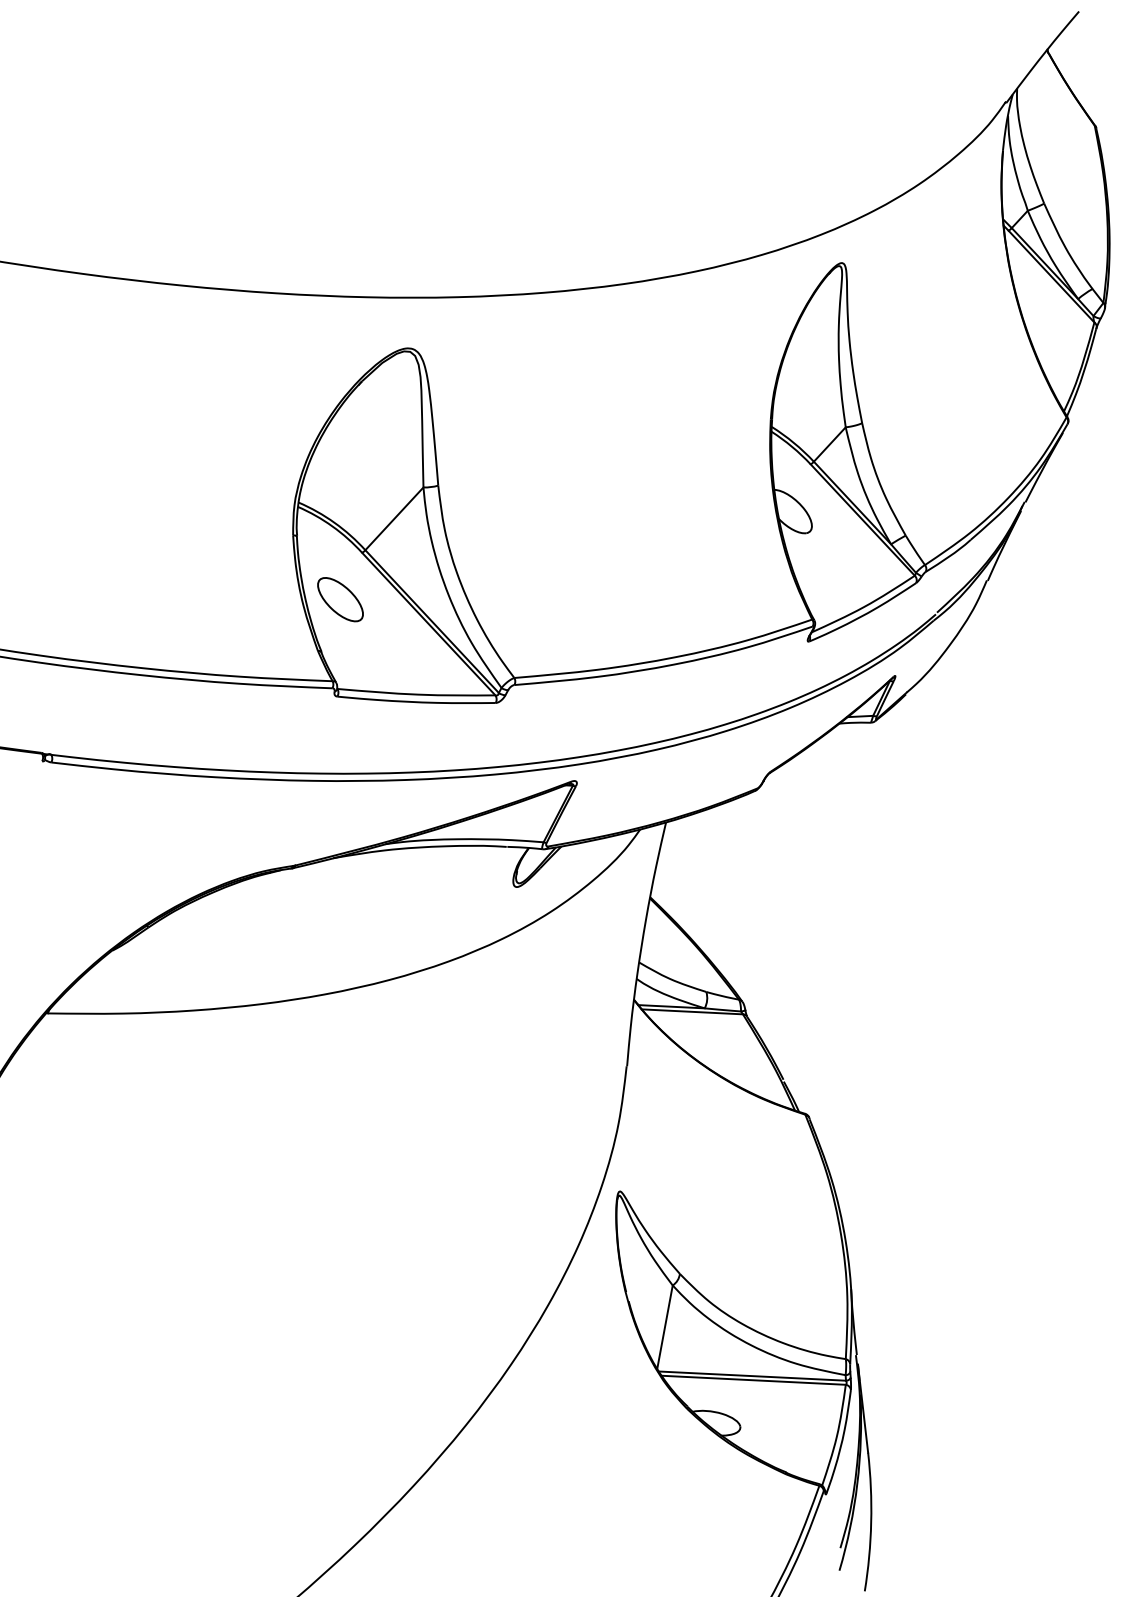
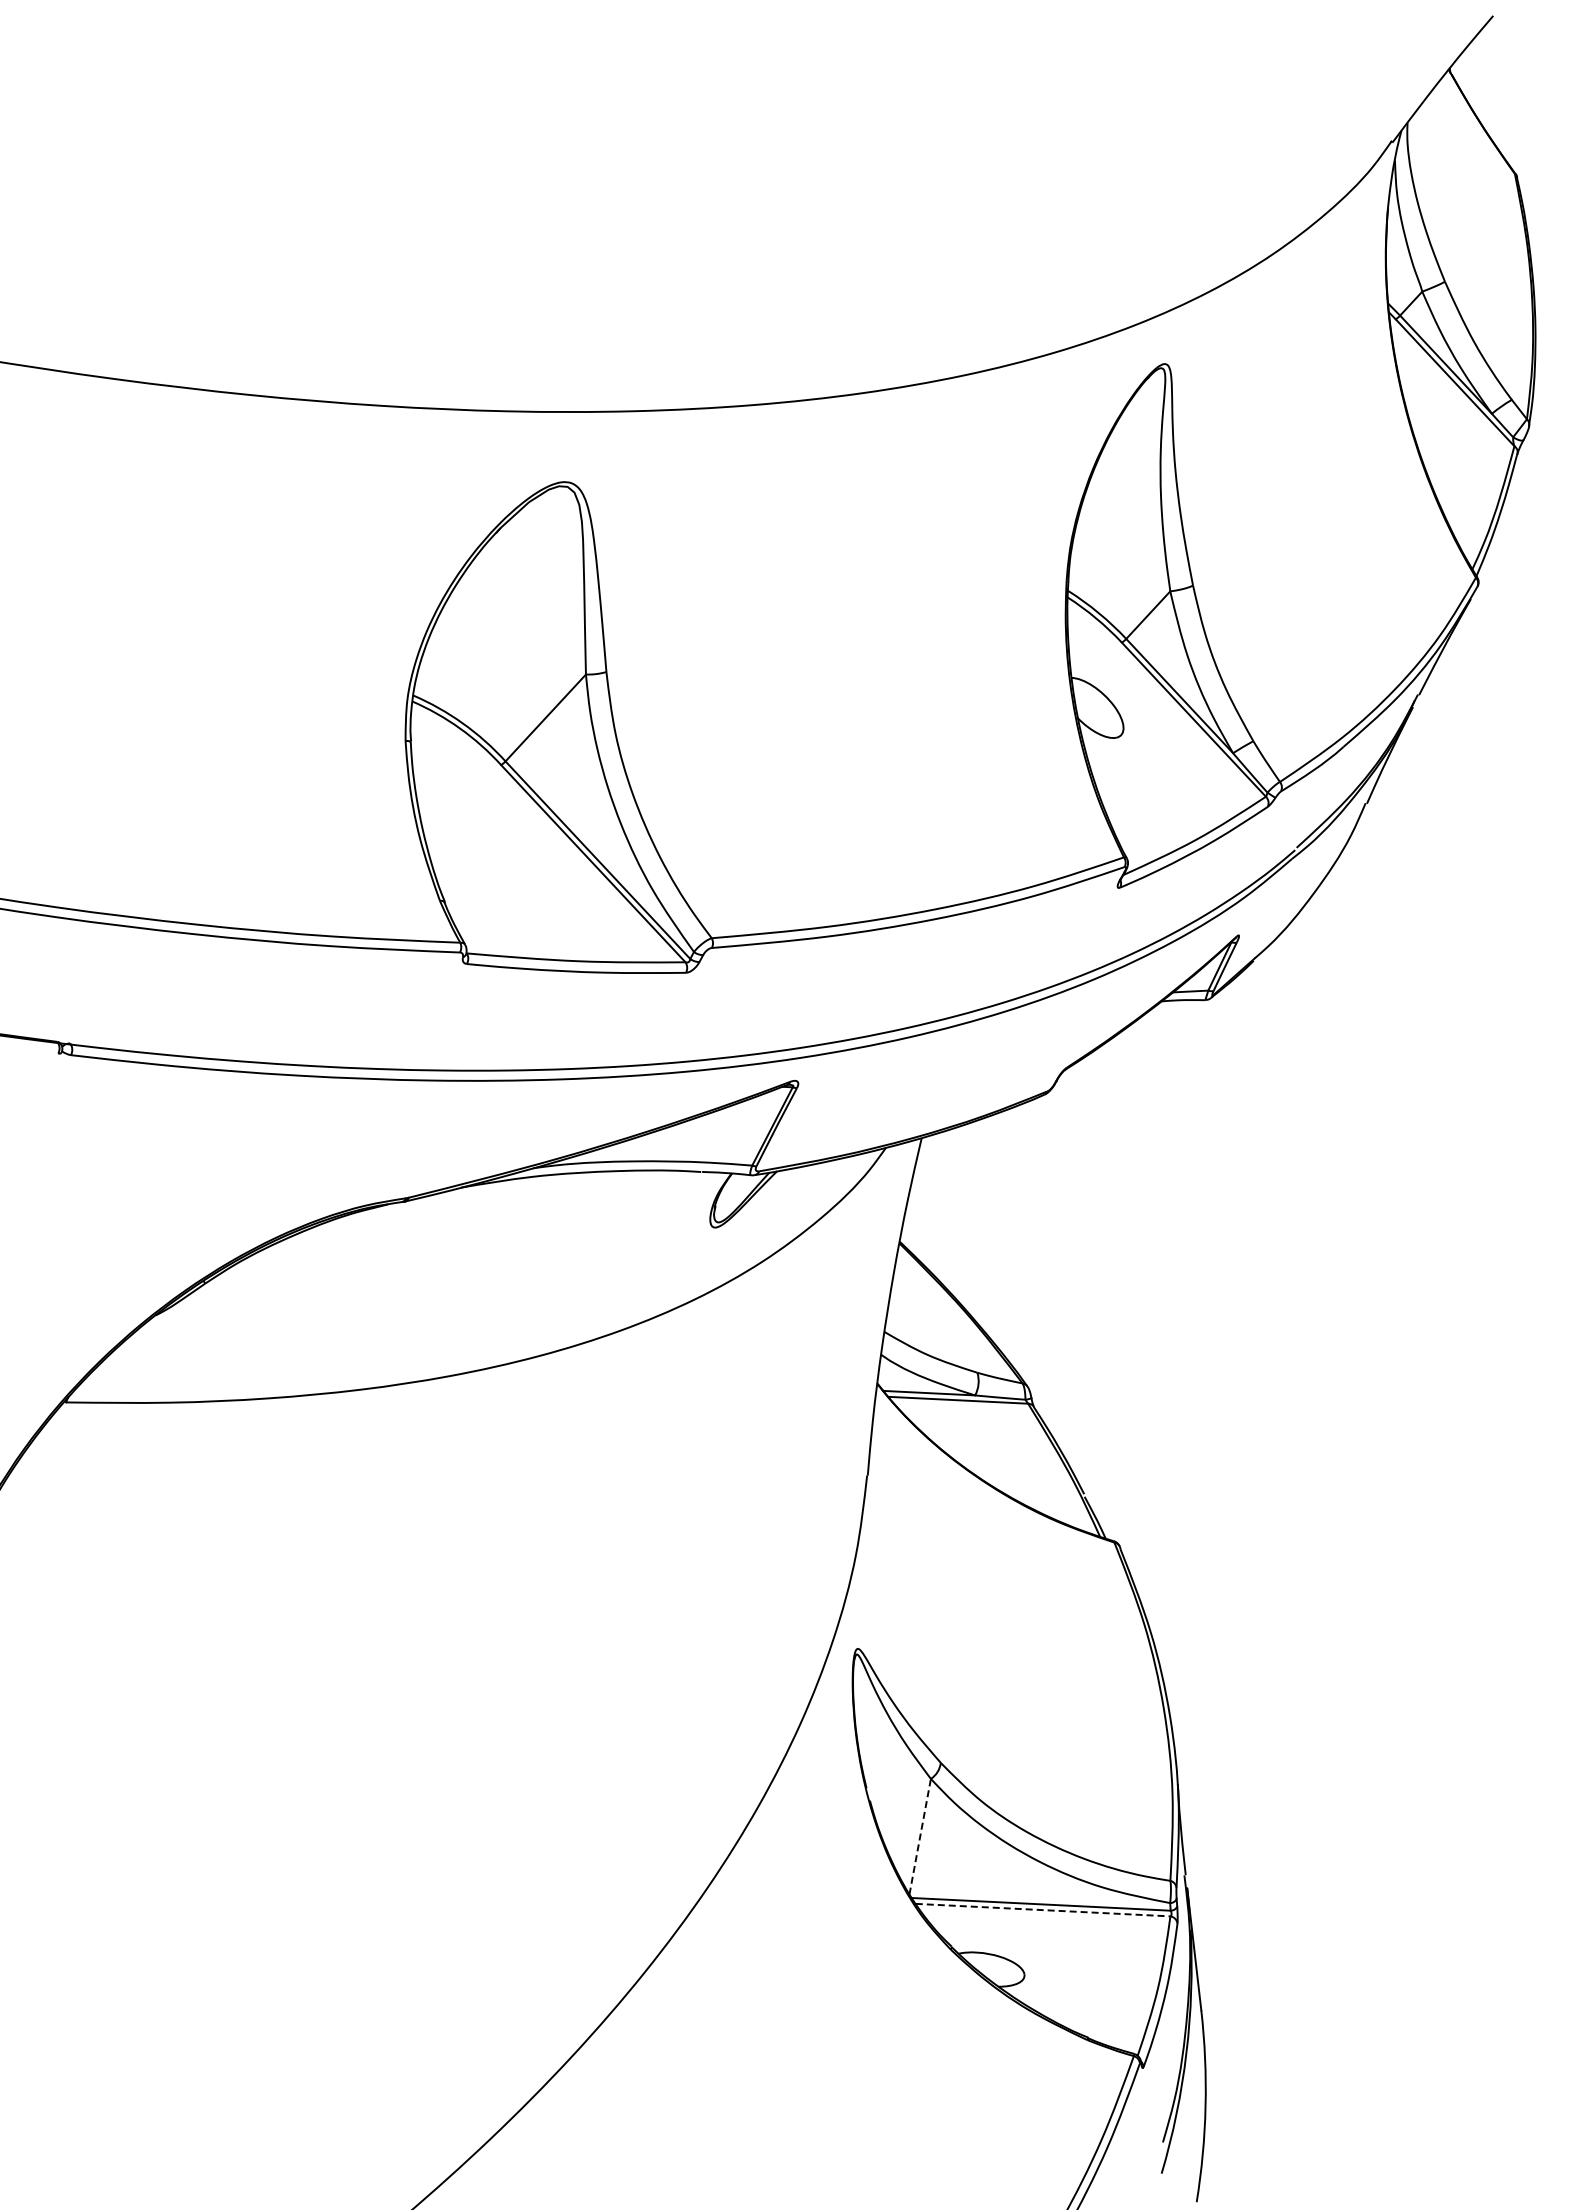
part: (340, 599) -> (471, 829), removed
line: (665, 1327) -> (920, 1836), solid -> dashed
line: (754, 1380) -> (1043, 1910), solid -> dashed

